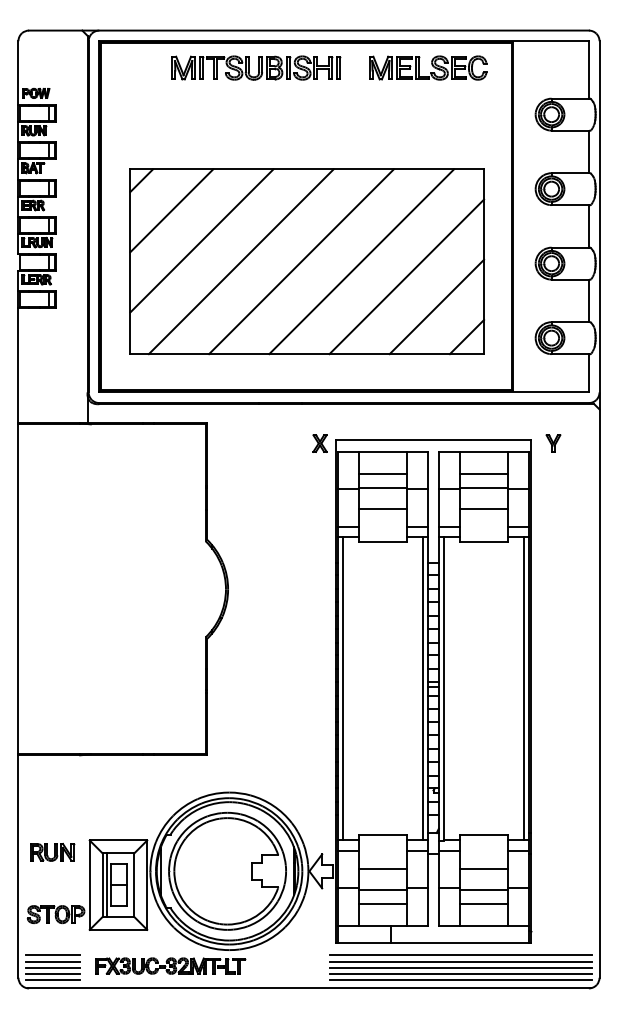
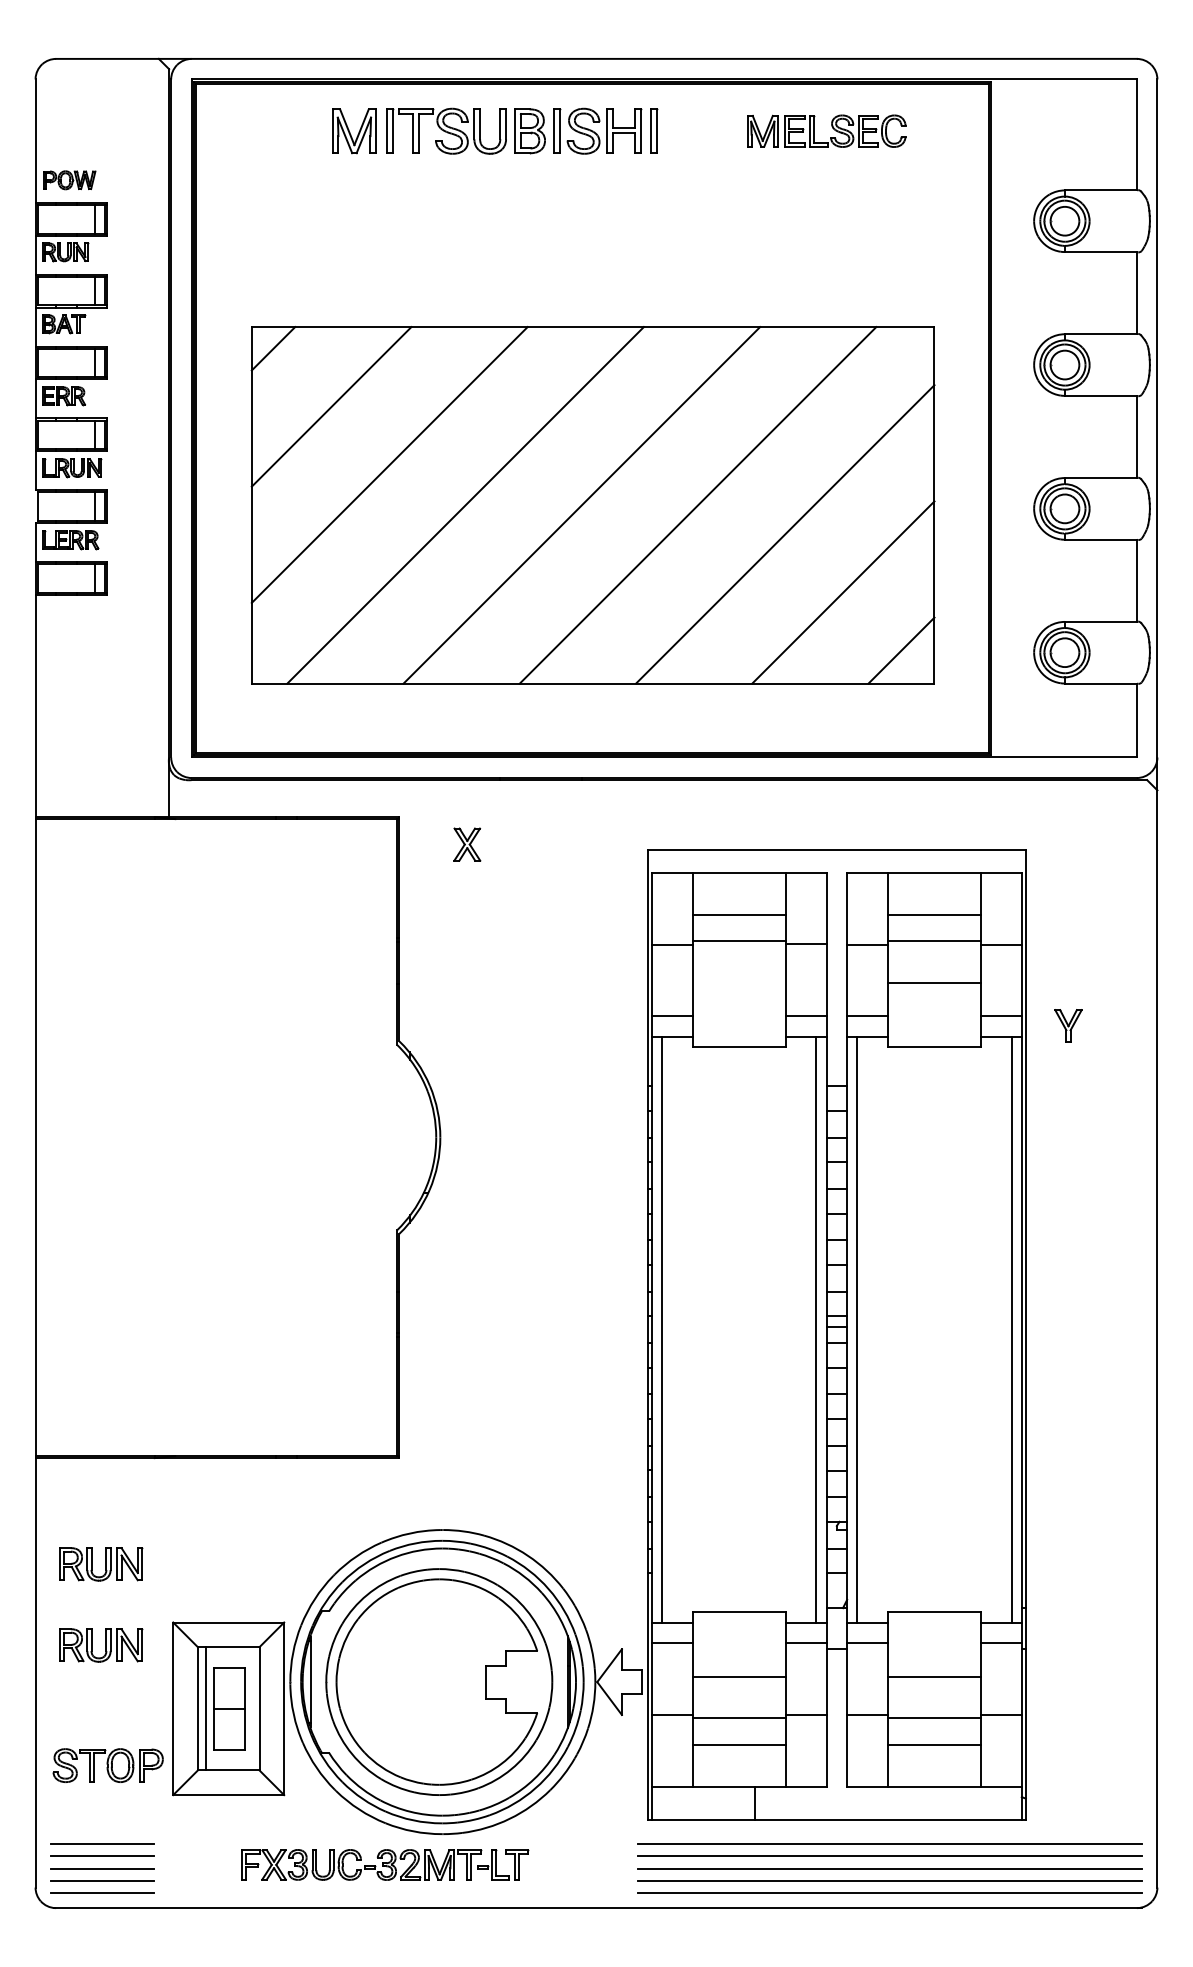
part: (428, 67) -> (827, 130), size x0.7
part: (319, 443) -> (466, 844), moved
part: (553, 443) -> (1068, 1025), moved
line: (382, 509) -> (738, 983), removed
part: (52, 810) -> (101, 1564), added
part: (170, 965) -> (385, 1863), moved

